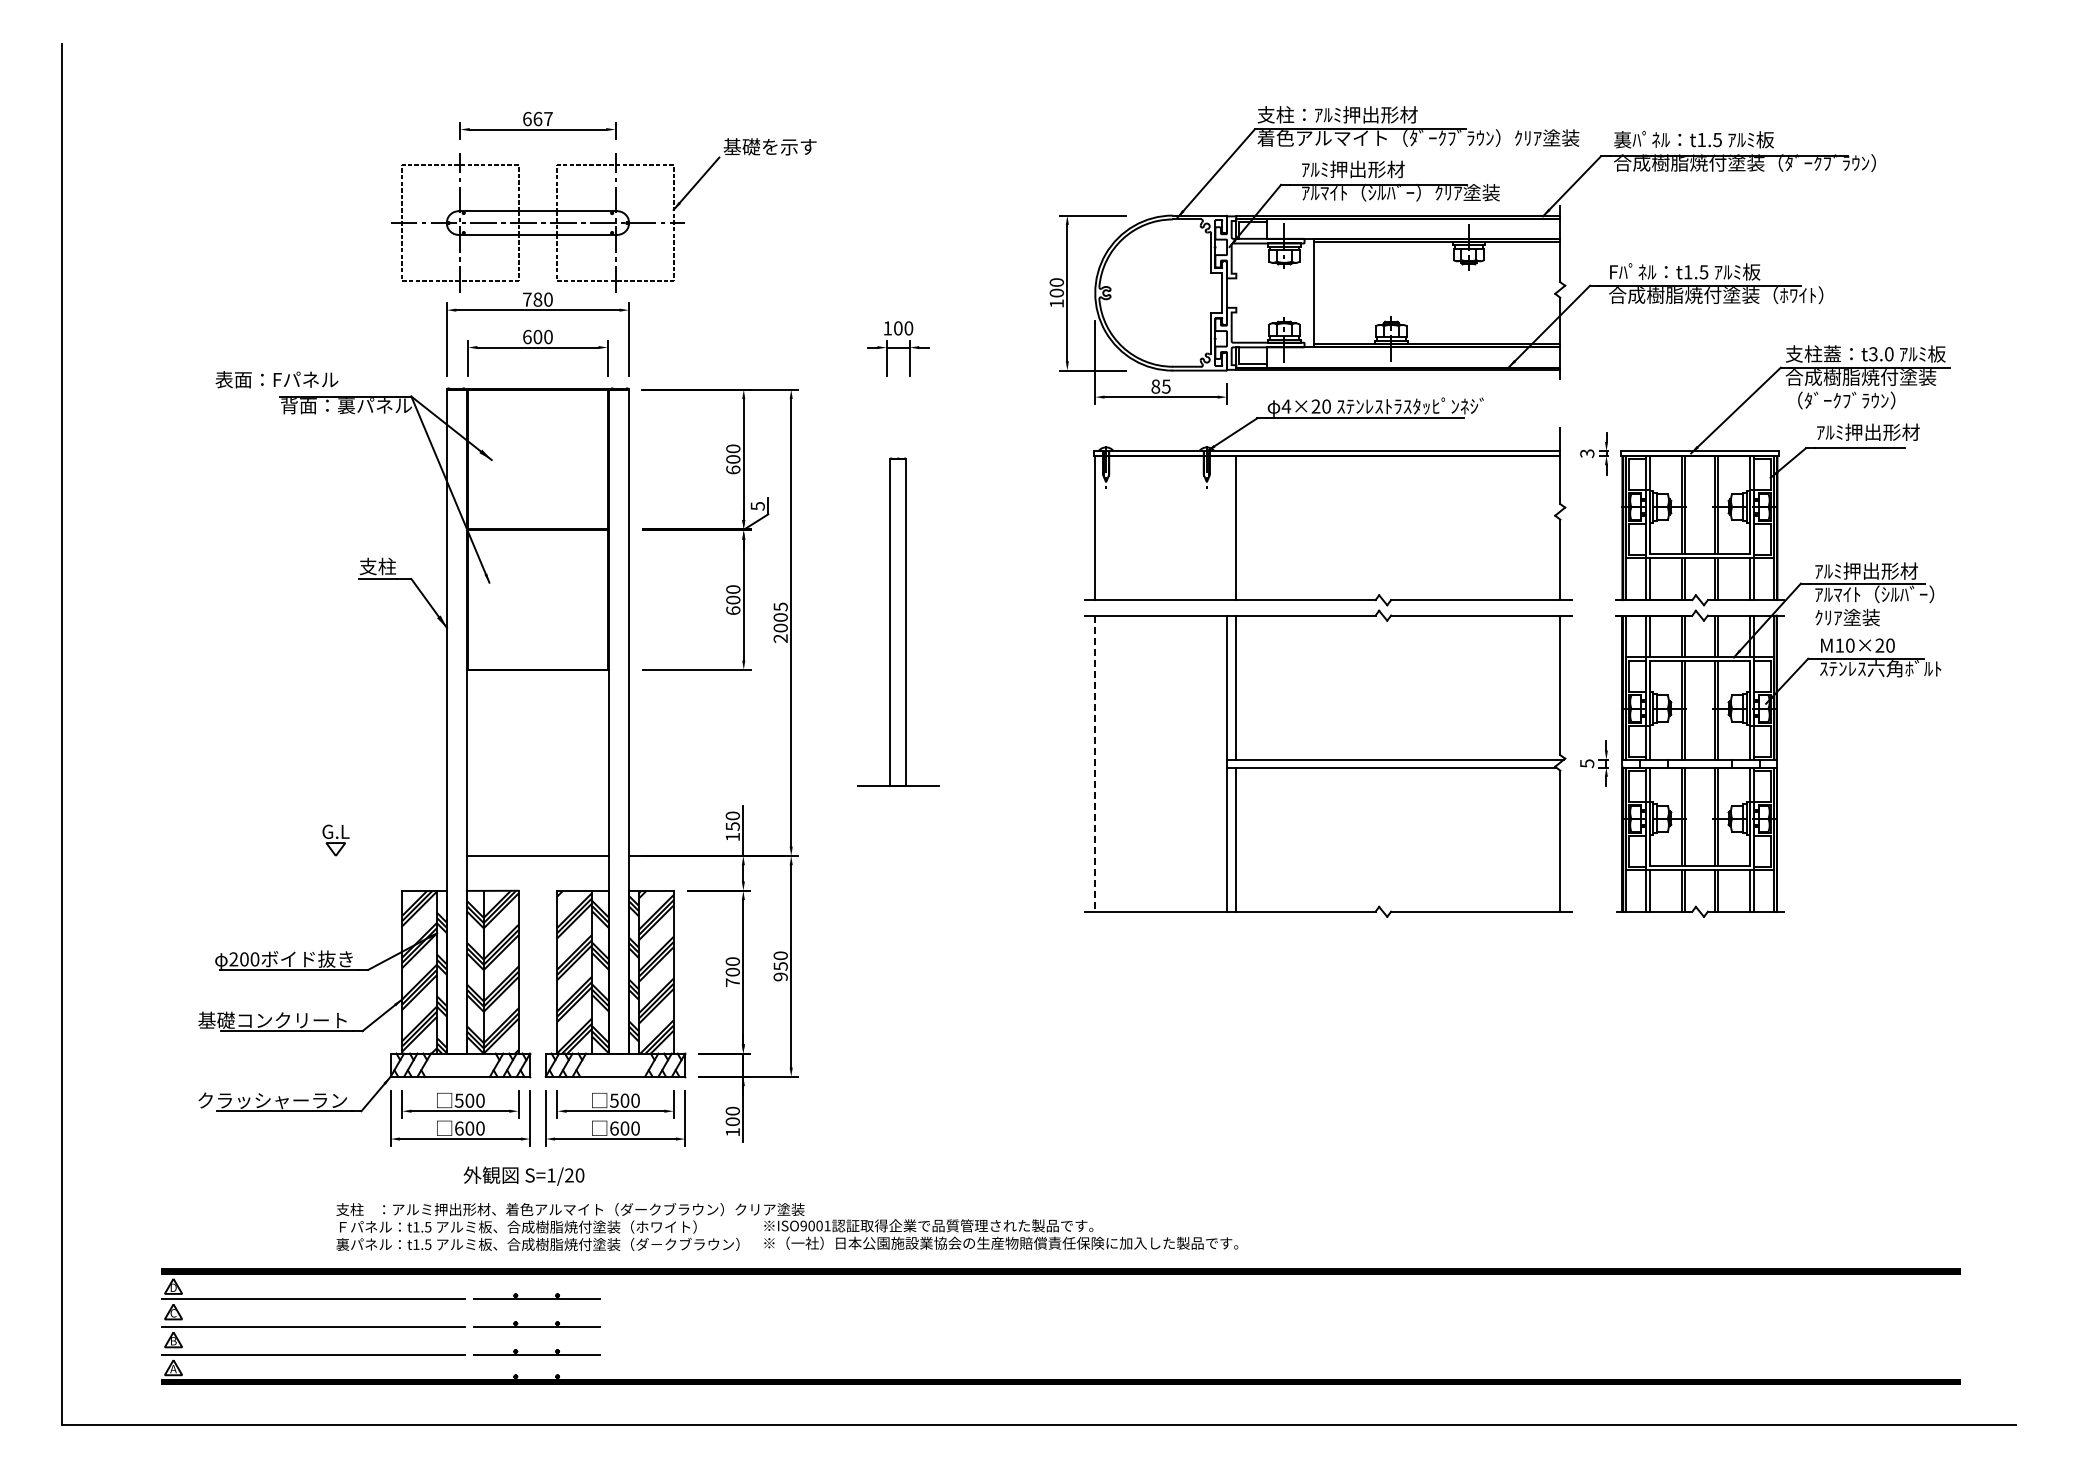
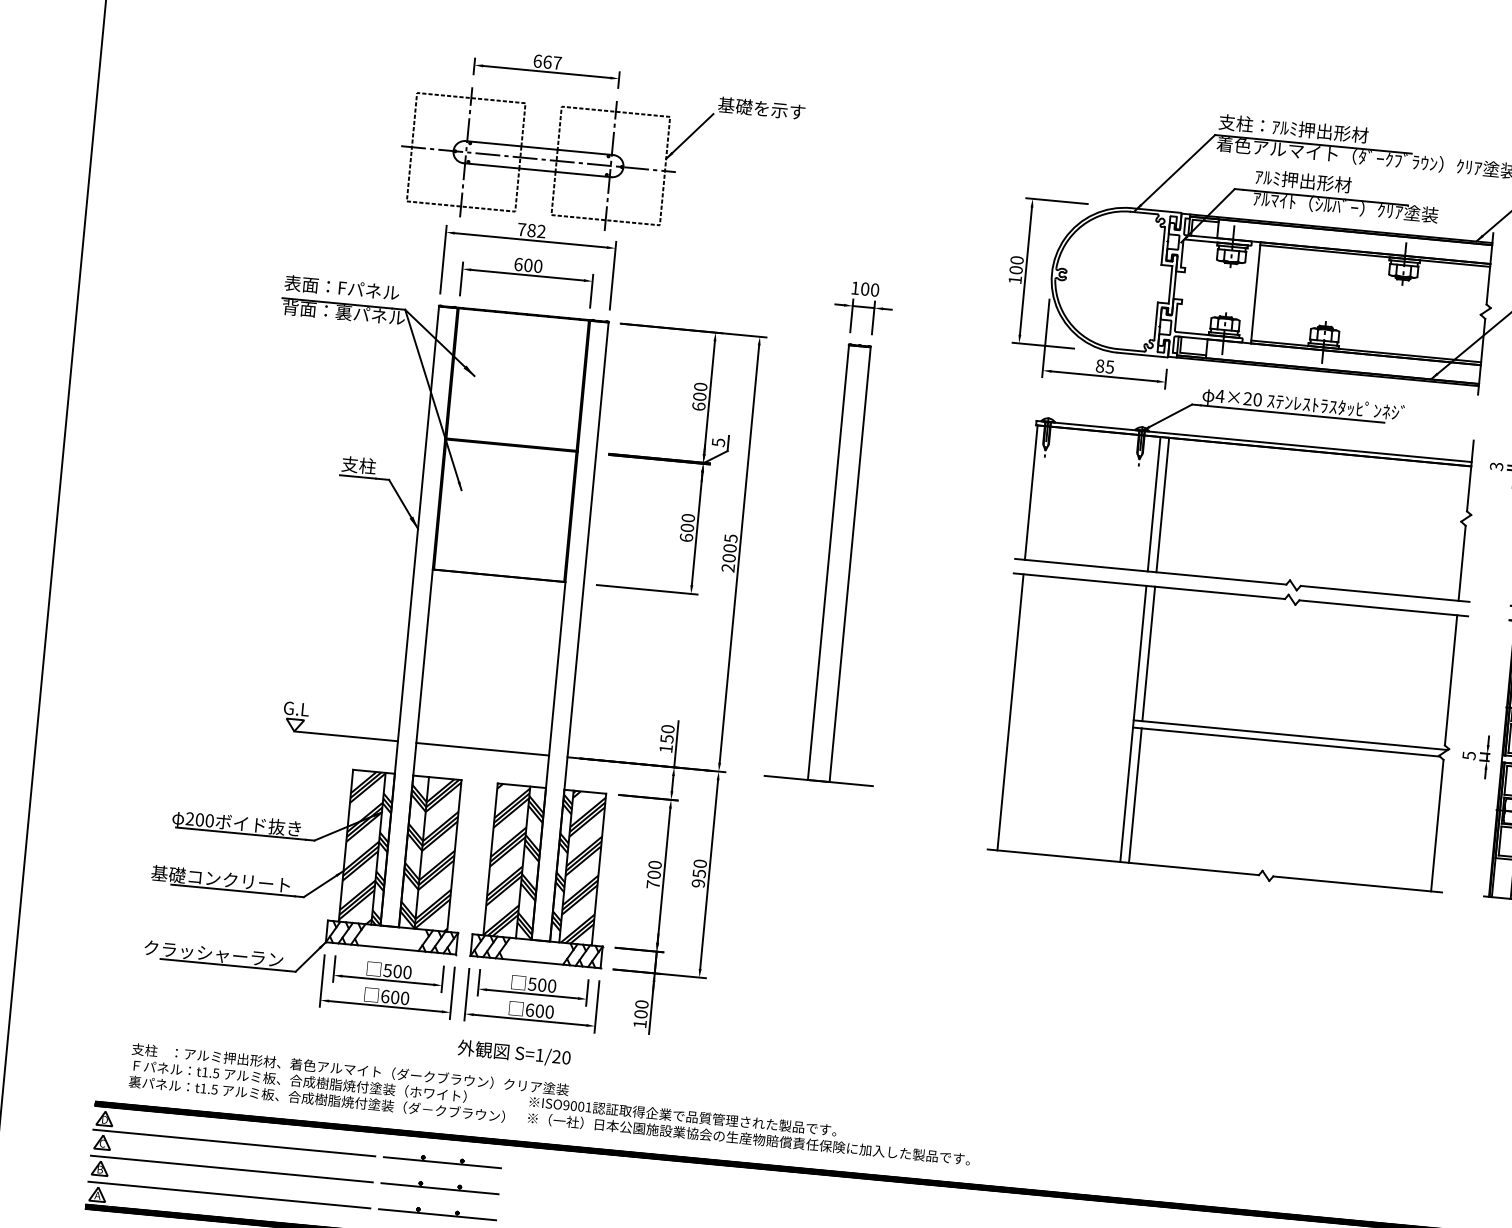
text: (548, 299) -> (541, 231), 780 -> 782
text: (276, 379) -> (341, 287), moved
line: (1227, 527) -> (1154, 503), added
part: (897, 621) -> (838, 562), size x1.43
line: (1095, 764) -> (1010, 713), dashed -> solid
line: (391, 855) -> (346, 735), added
text: (523, 1175) -> (513, 1052), moved
text: (787, 1226) -> (551, 1104), moved

